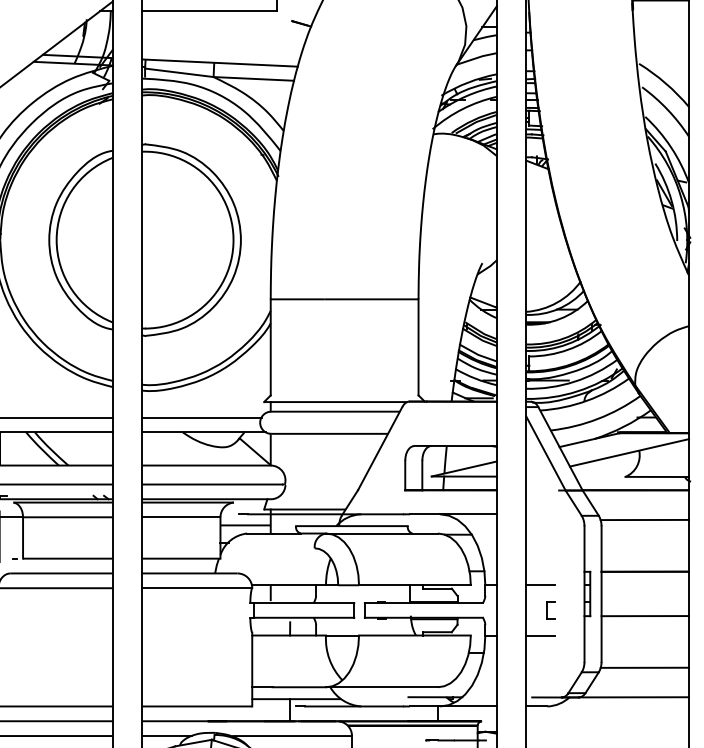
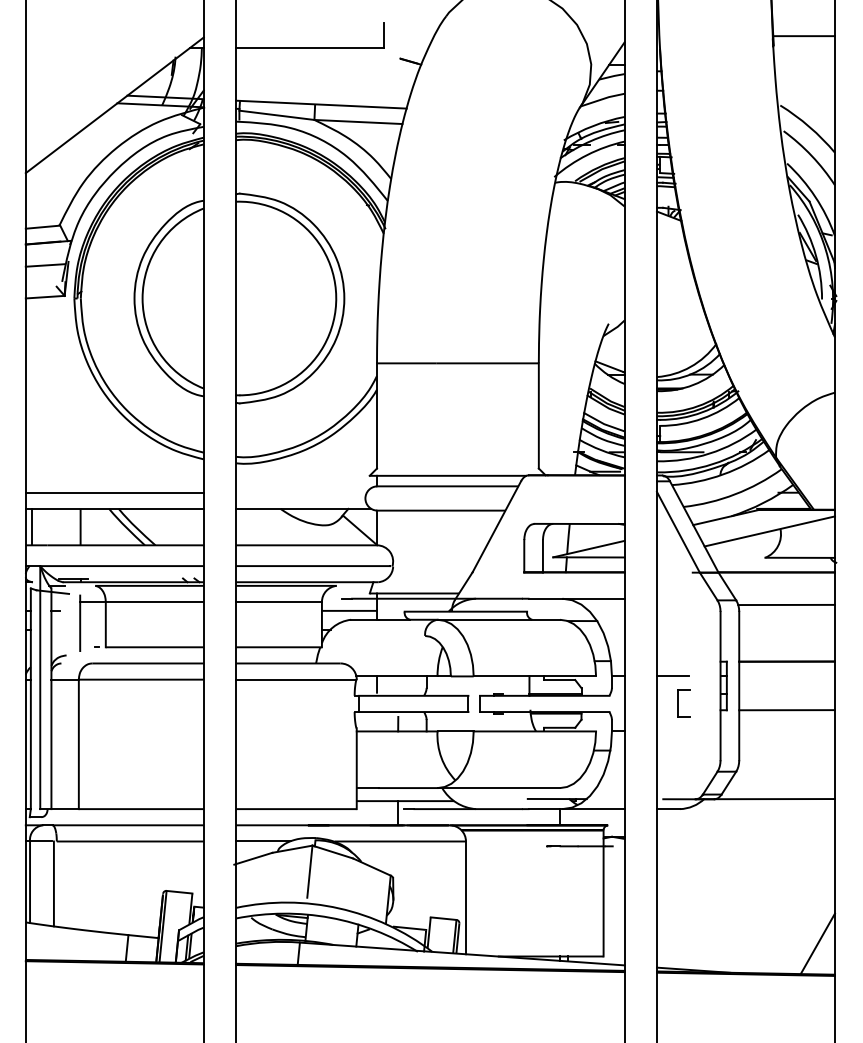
line: (201, 417) -> (301, 492), removed
part: (550, 609) -> (683, 703), size x1.4
line: (540, 635) -> (672, 731), removed
line: (644, 667) -> (786, 766), removed

